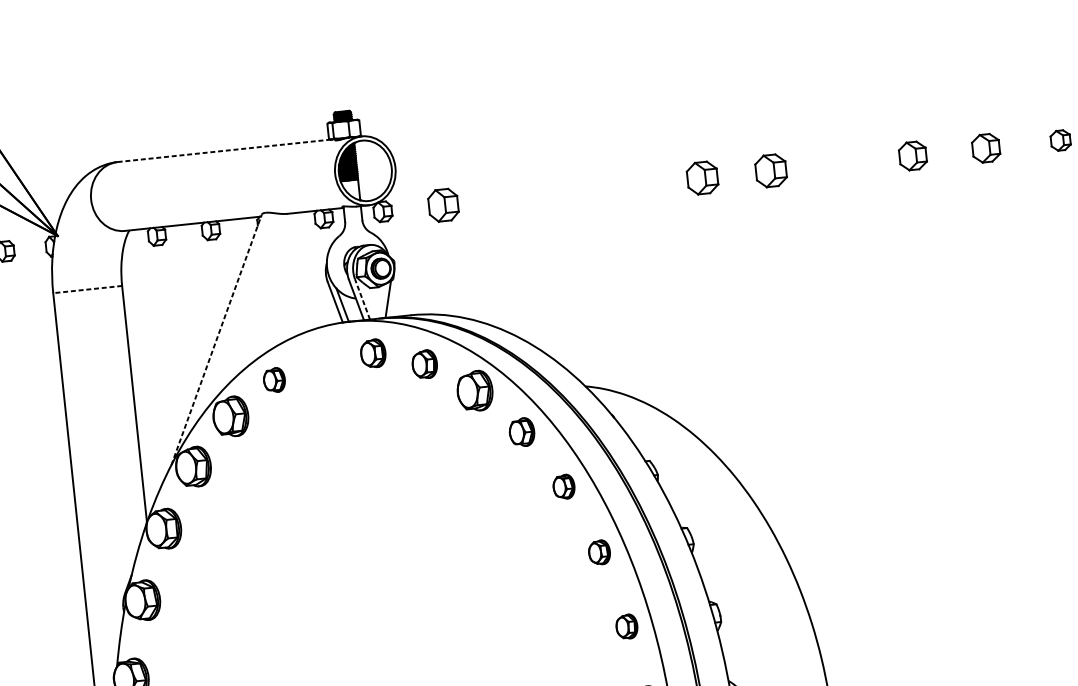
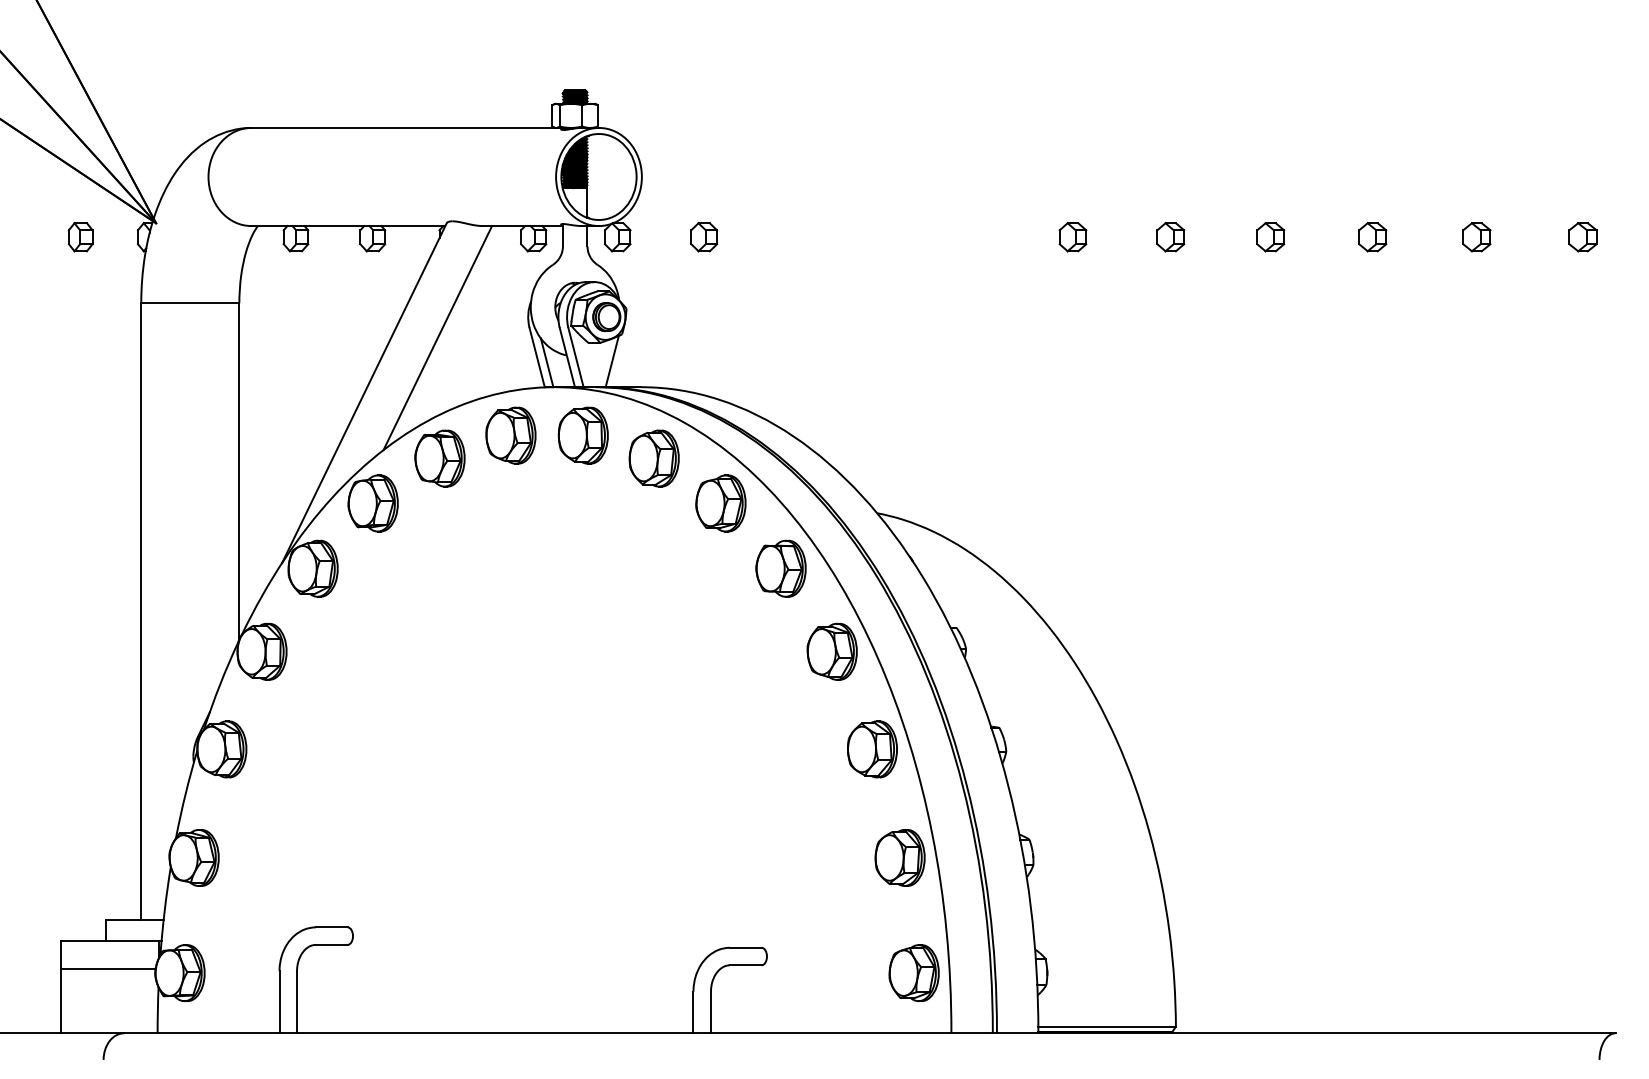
part: (985, 148) -> (1476, 237), size x0.71
line: (224, 150) -> (403, 127), dashed -> solid
part: (912, 156) -> (1372, 237), size x0.71
part: (841, 163) -> (1270, 237), added
part: (771, 171) -> (1170, 237), size x0.62
part: (702, 178) -> (1072, 237), size x0.62
part: (443, 205) -> (704, 237), size x0.62
line: (87, 289) -> (189, 303), dashed -> solid
line: (263, 296) -> (437, 338), added
line: (362, 299) -> (575, 357), dashed -> solid
line: (216, 340) -> (364, 393), dashed -> solid
part: (372, 353) -> (582, 435), size x1.43
part: (322, 358) -> (510, 435), added
part: (424, 364) -> (653, 458), size x1.43
part: (274, 380) -> (439, 458), size x1.67
part: (521, 432) -> (780, 568), size x1.43
part: (563, 486) -> (831, 651), size x1.67
part: (599, 552) -> (872, 749), size x1.67
part: (626, 626) -> (899, 857), size x1.67

